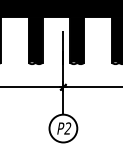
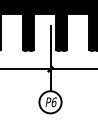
text: (67, 128) -> (53, 102), P2 -> P6

